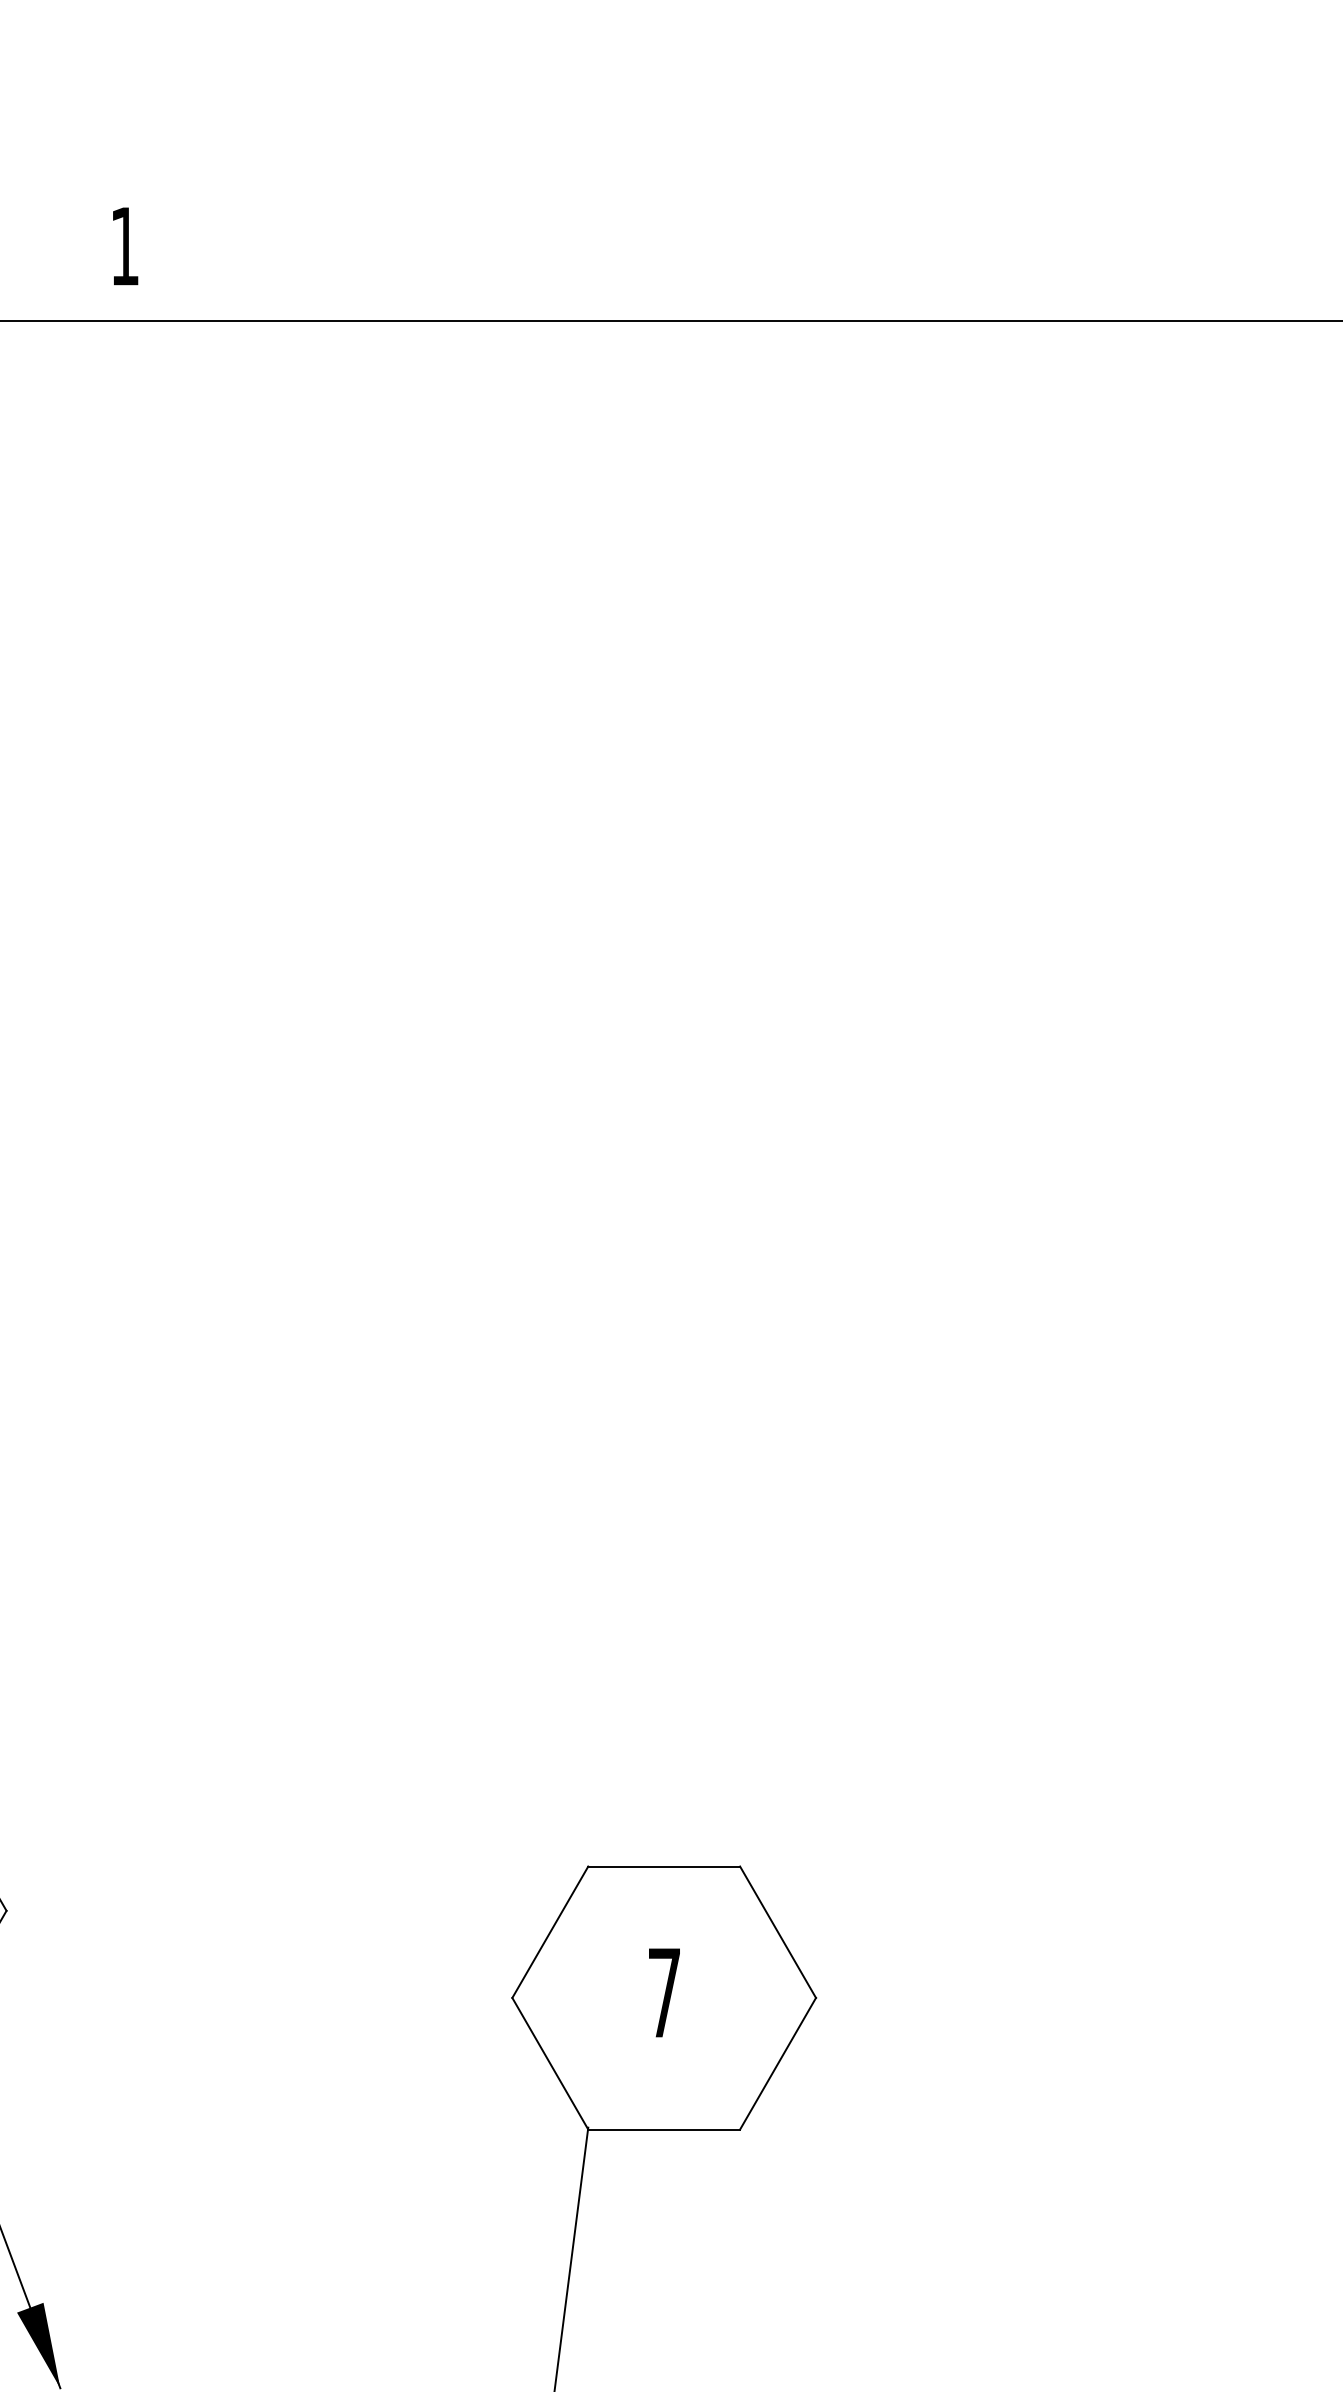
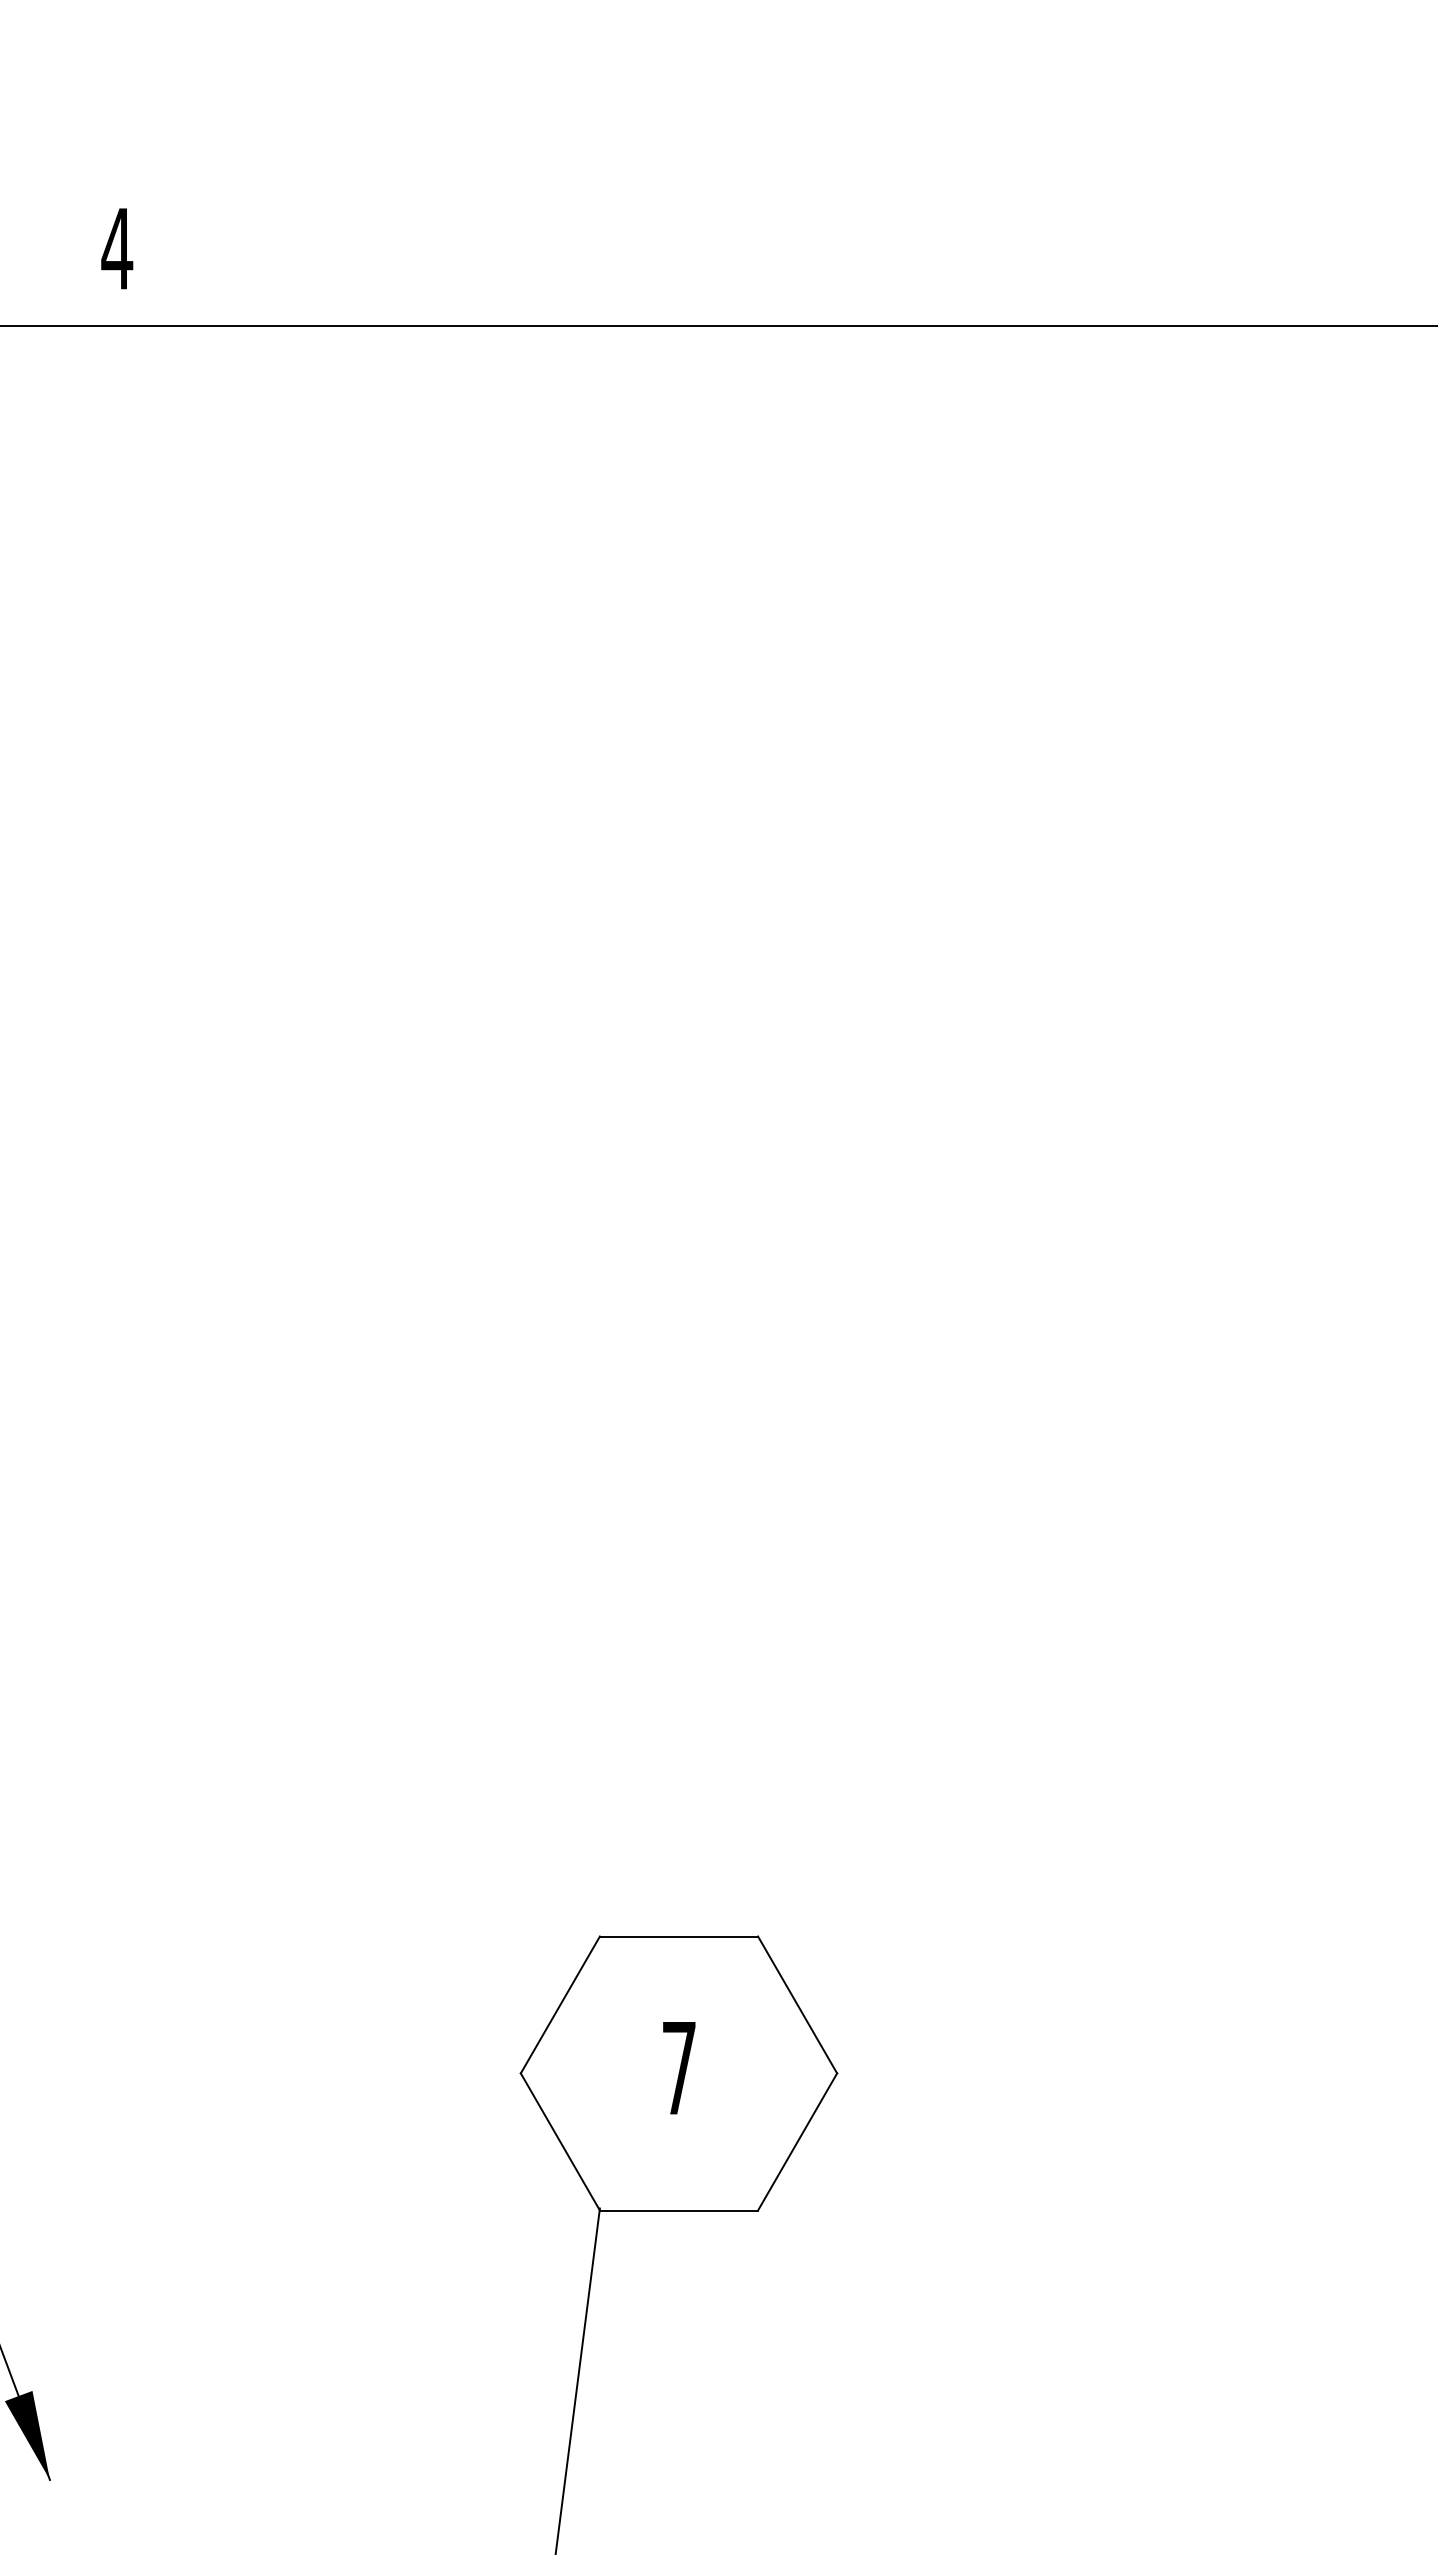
text: (125, 246) -> (117, 248), 1 -> 4

